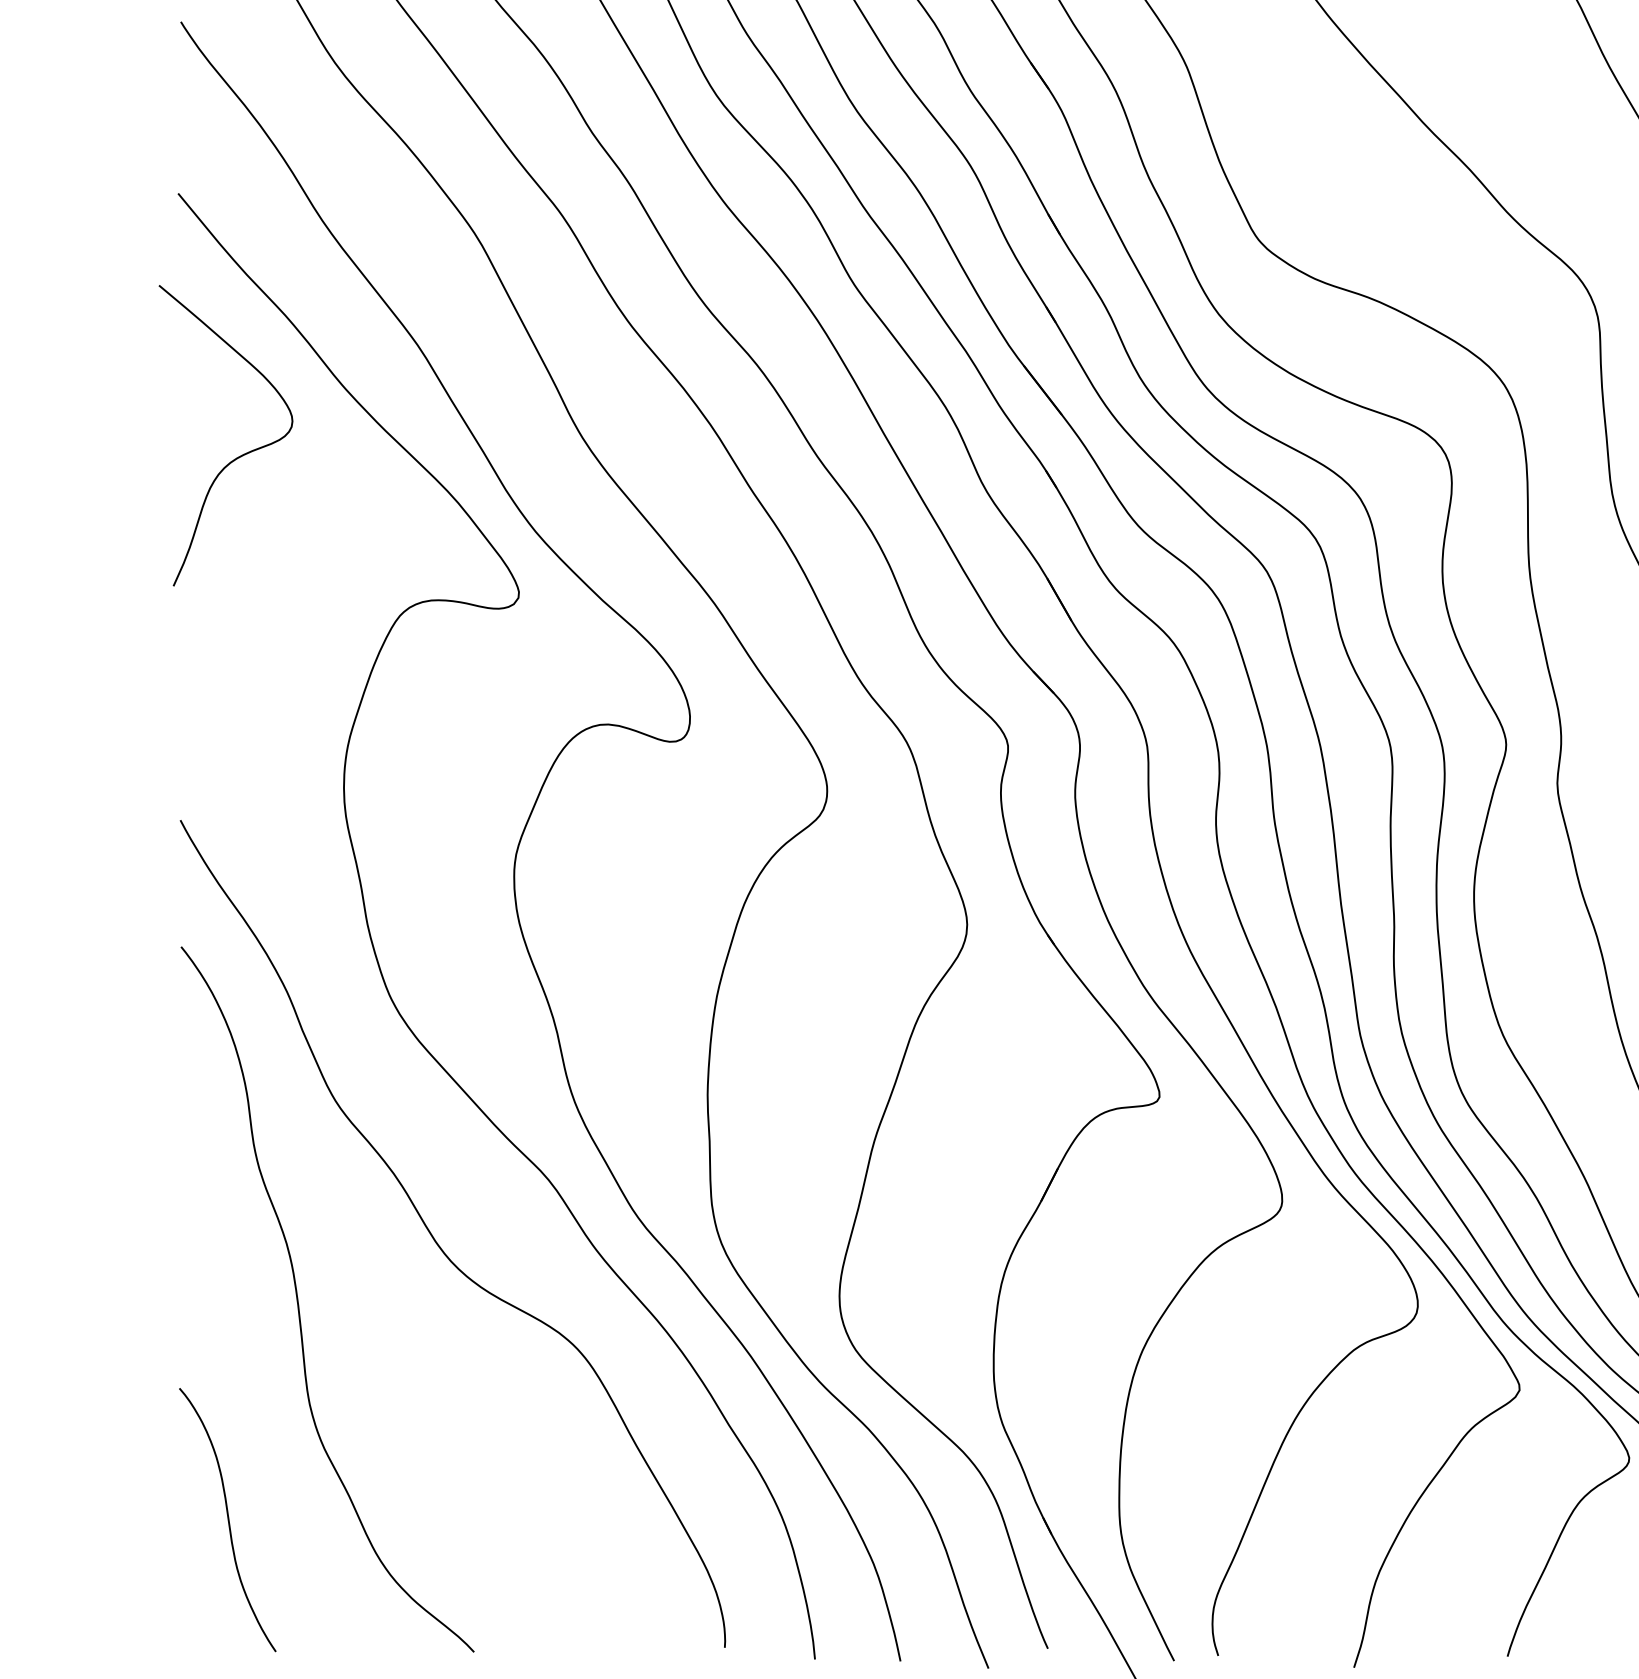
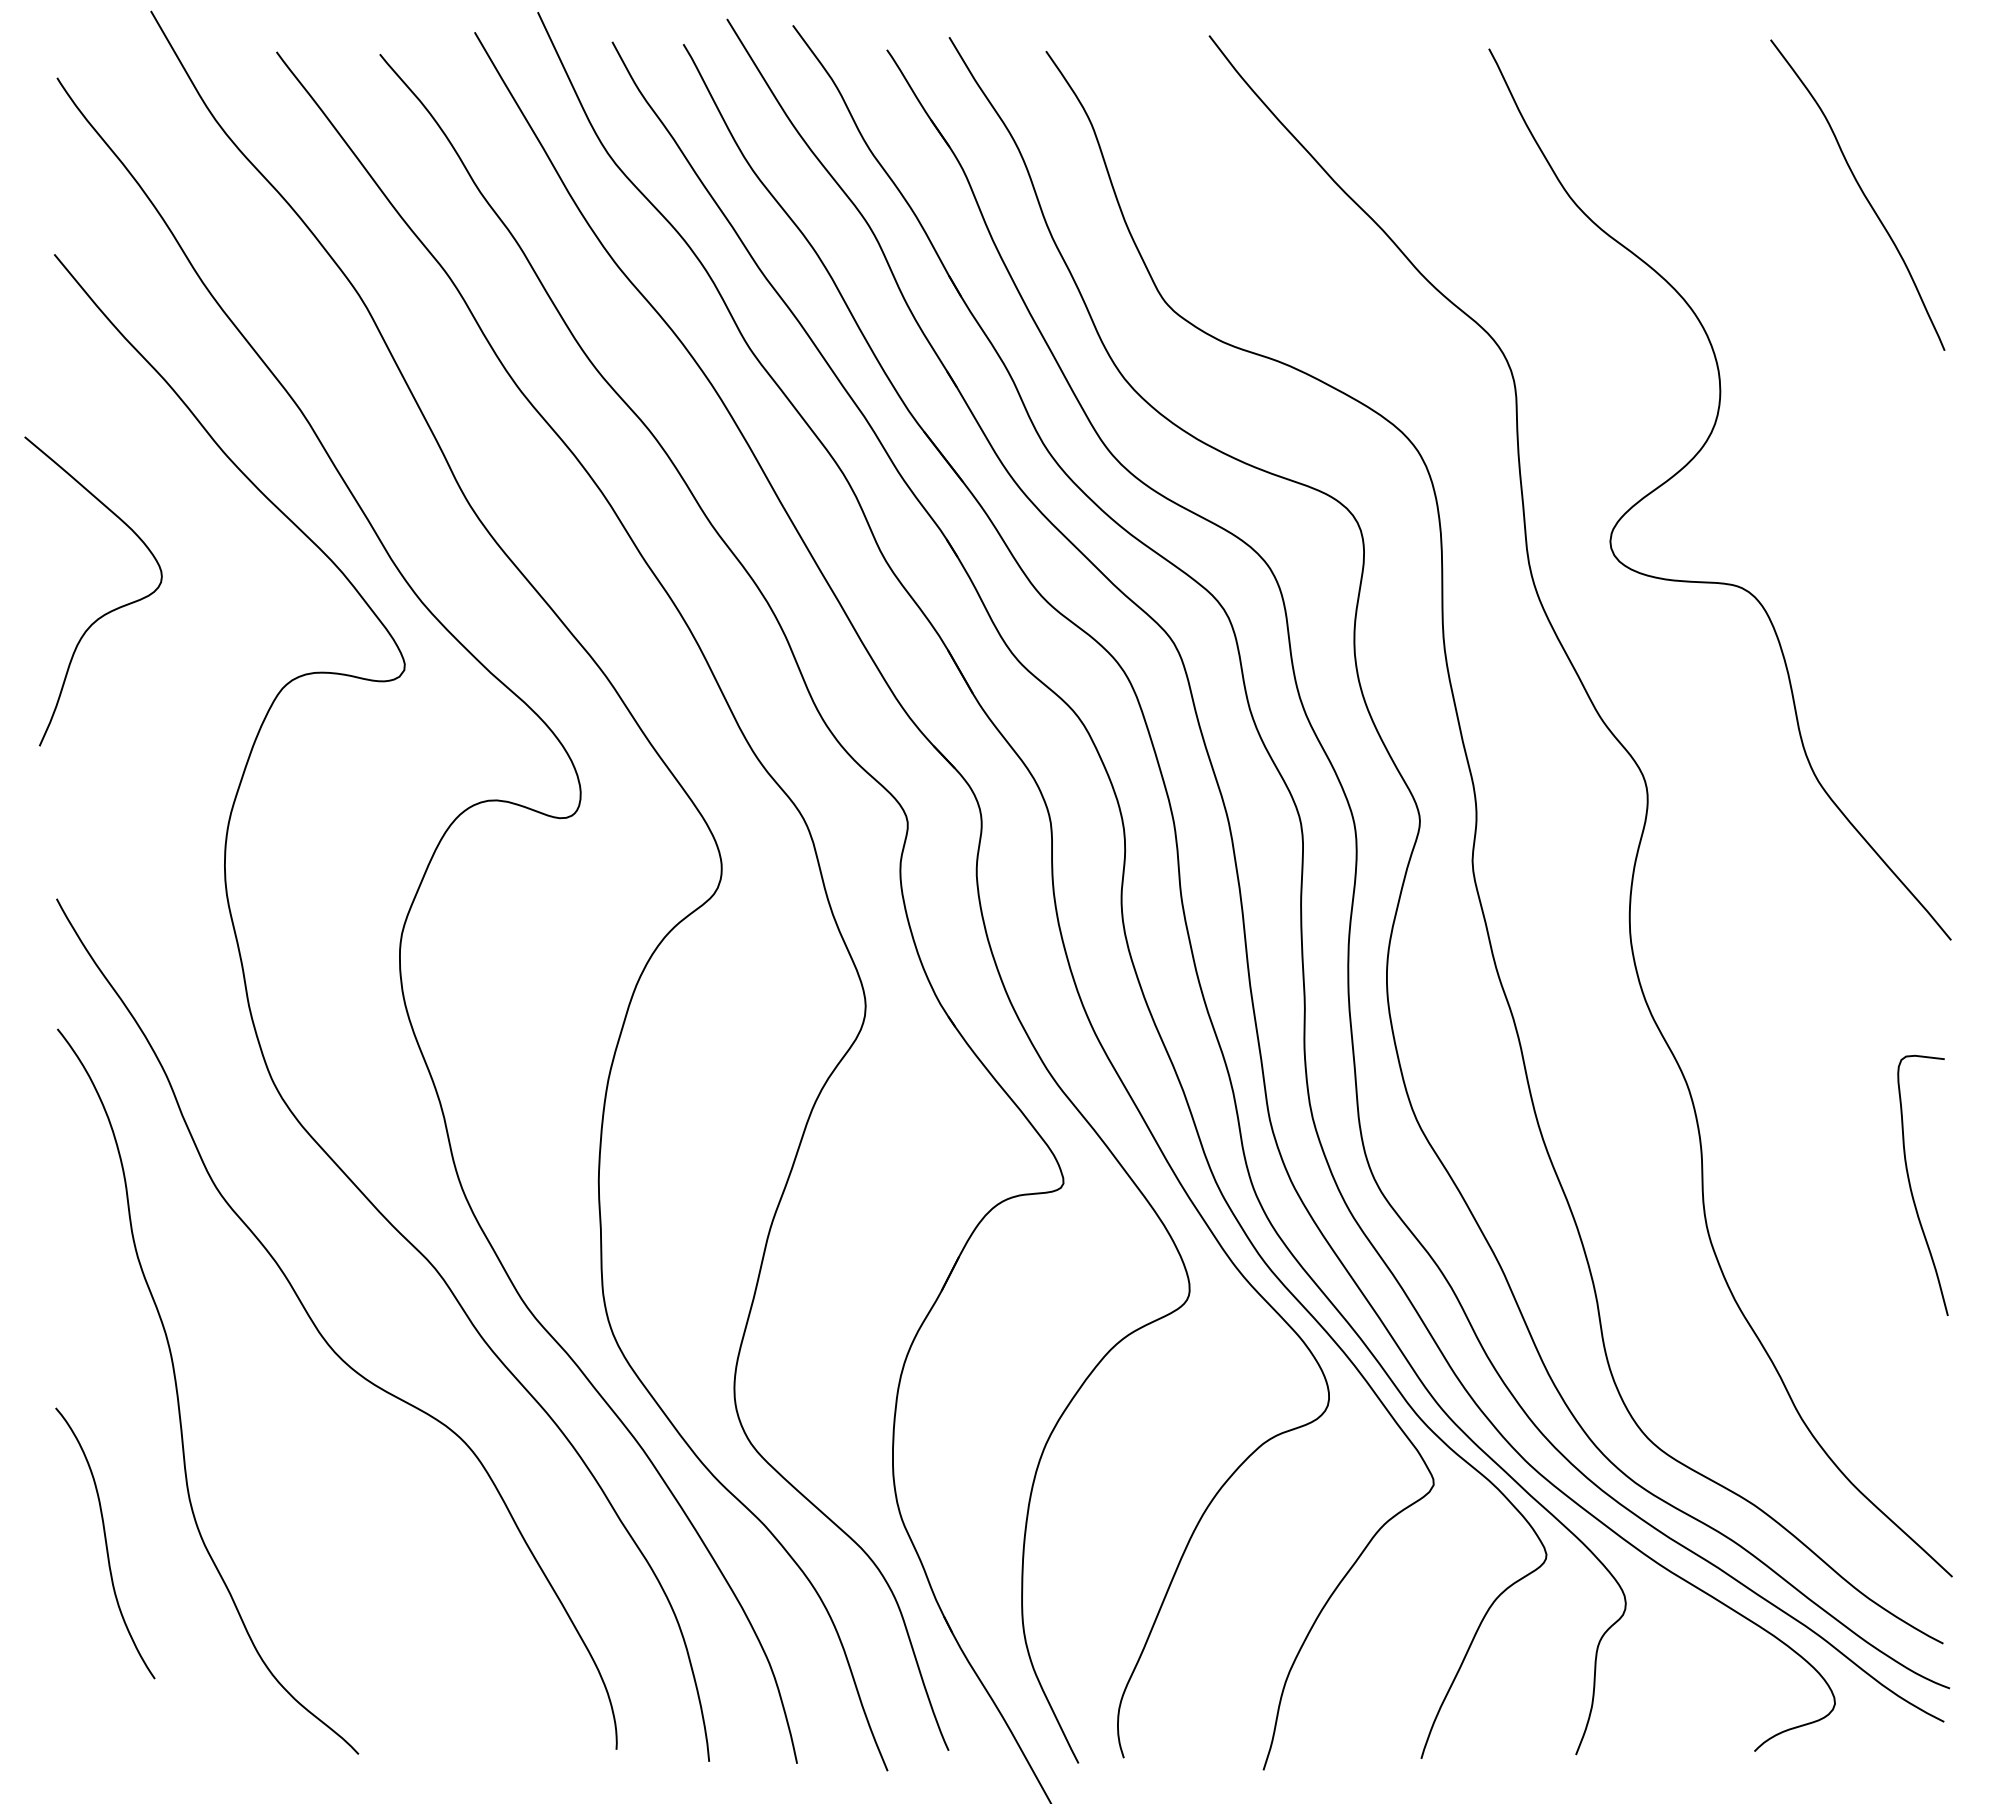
curve: (238, 456) -> (106, 612), moved
curve: (227, 1520) -> (105, 1543), moved

